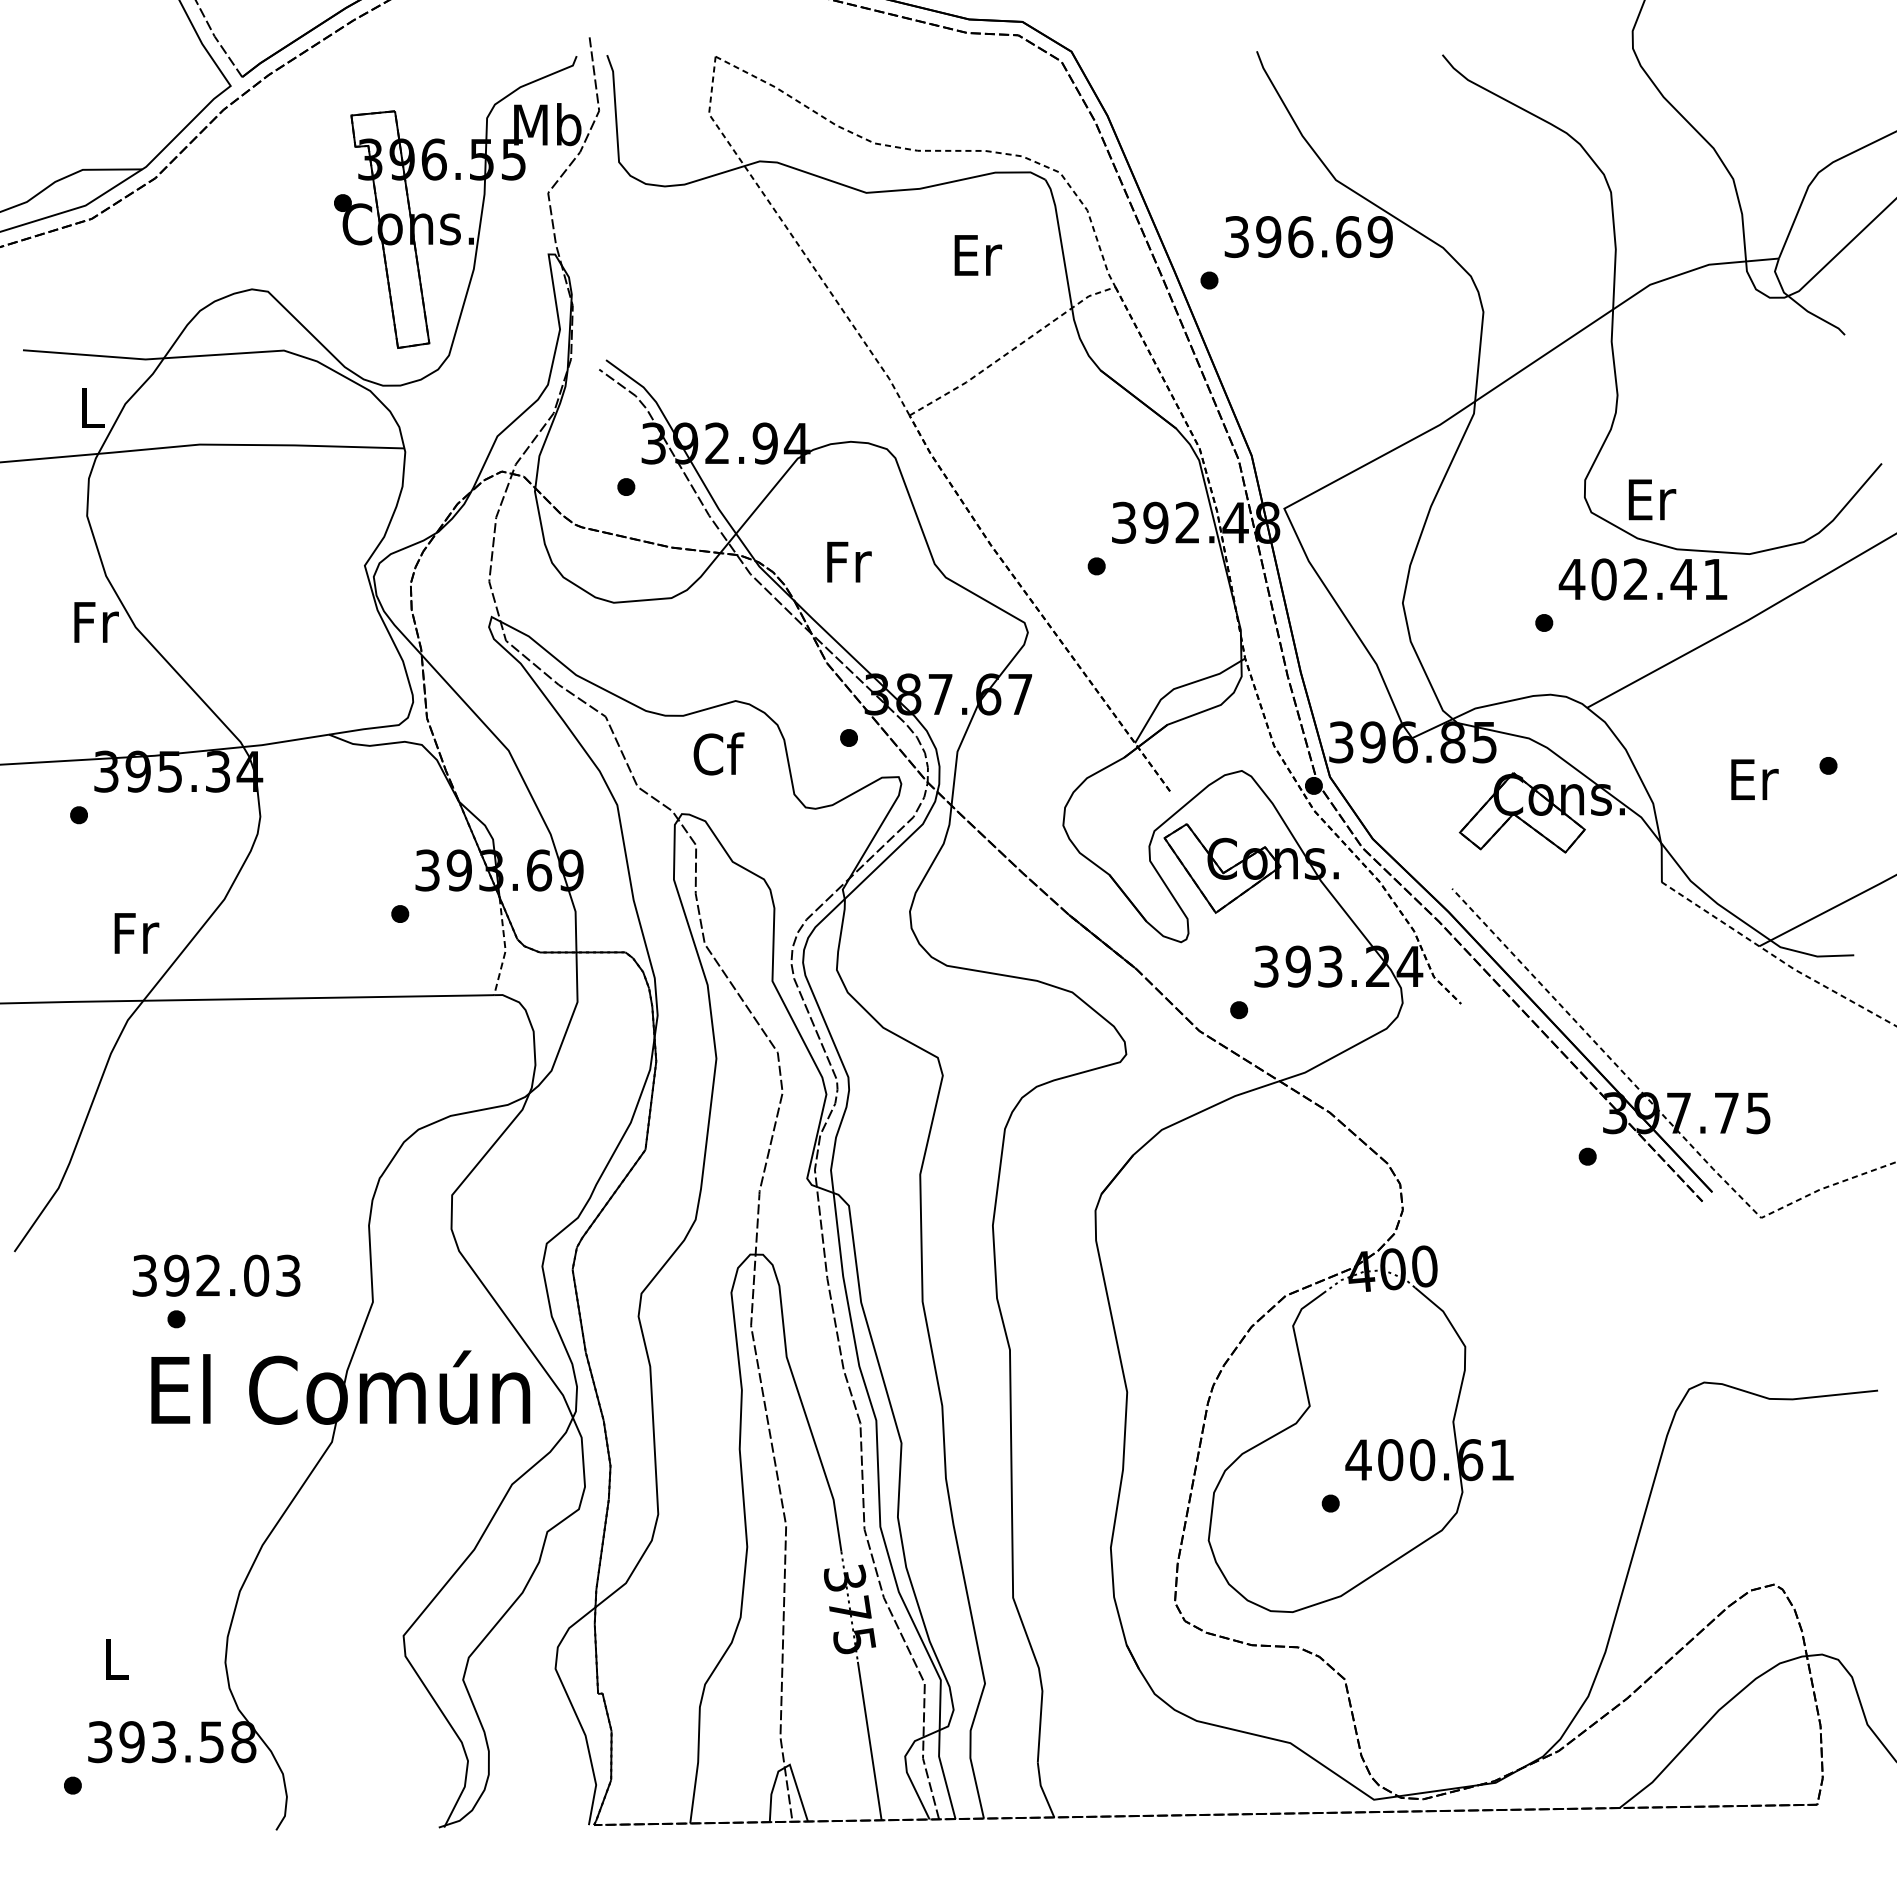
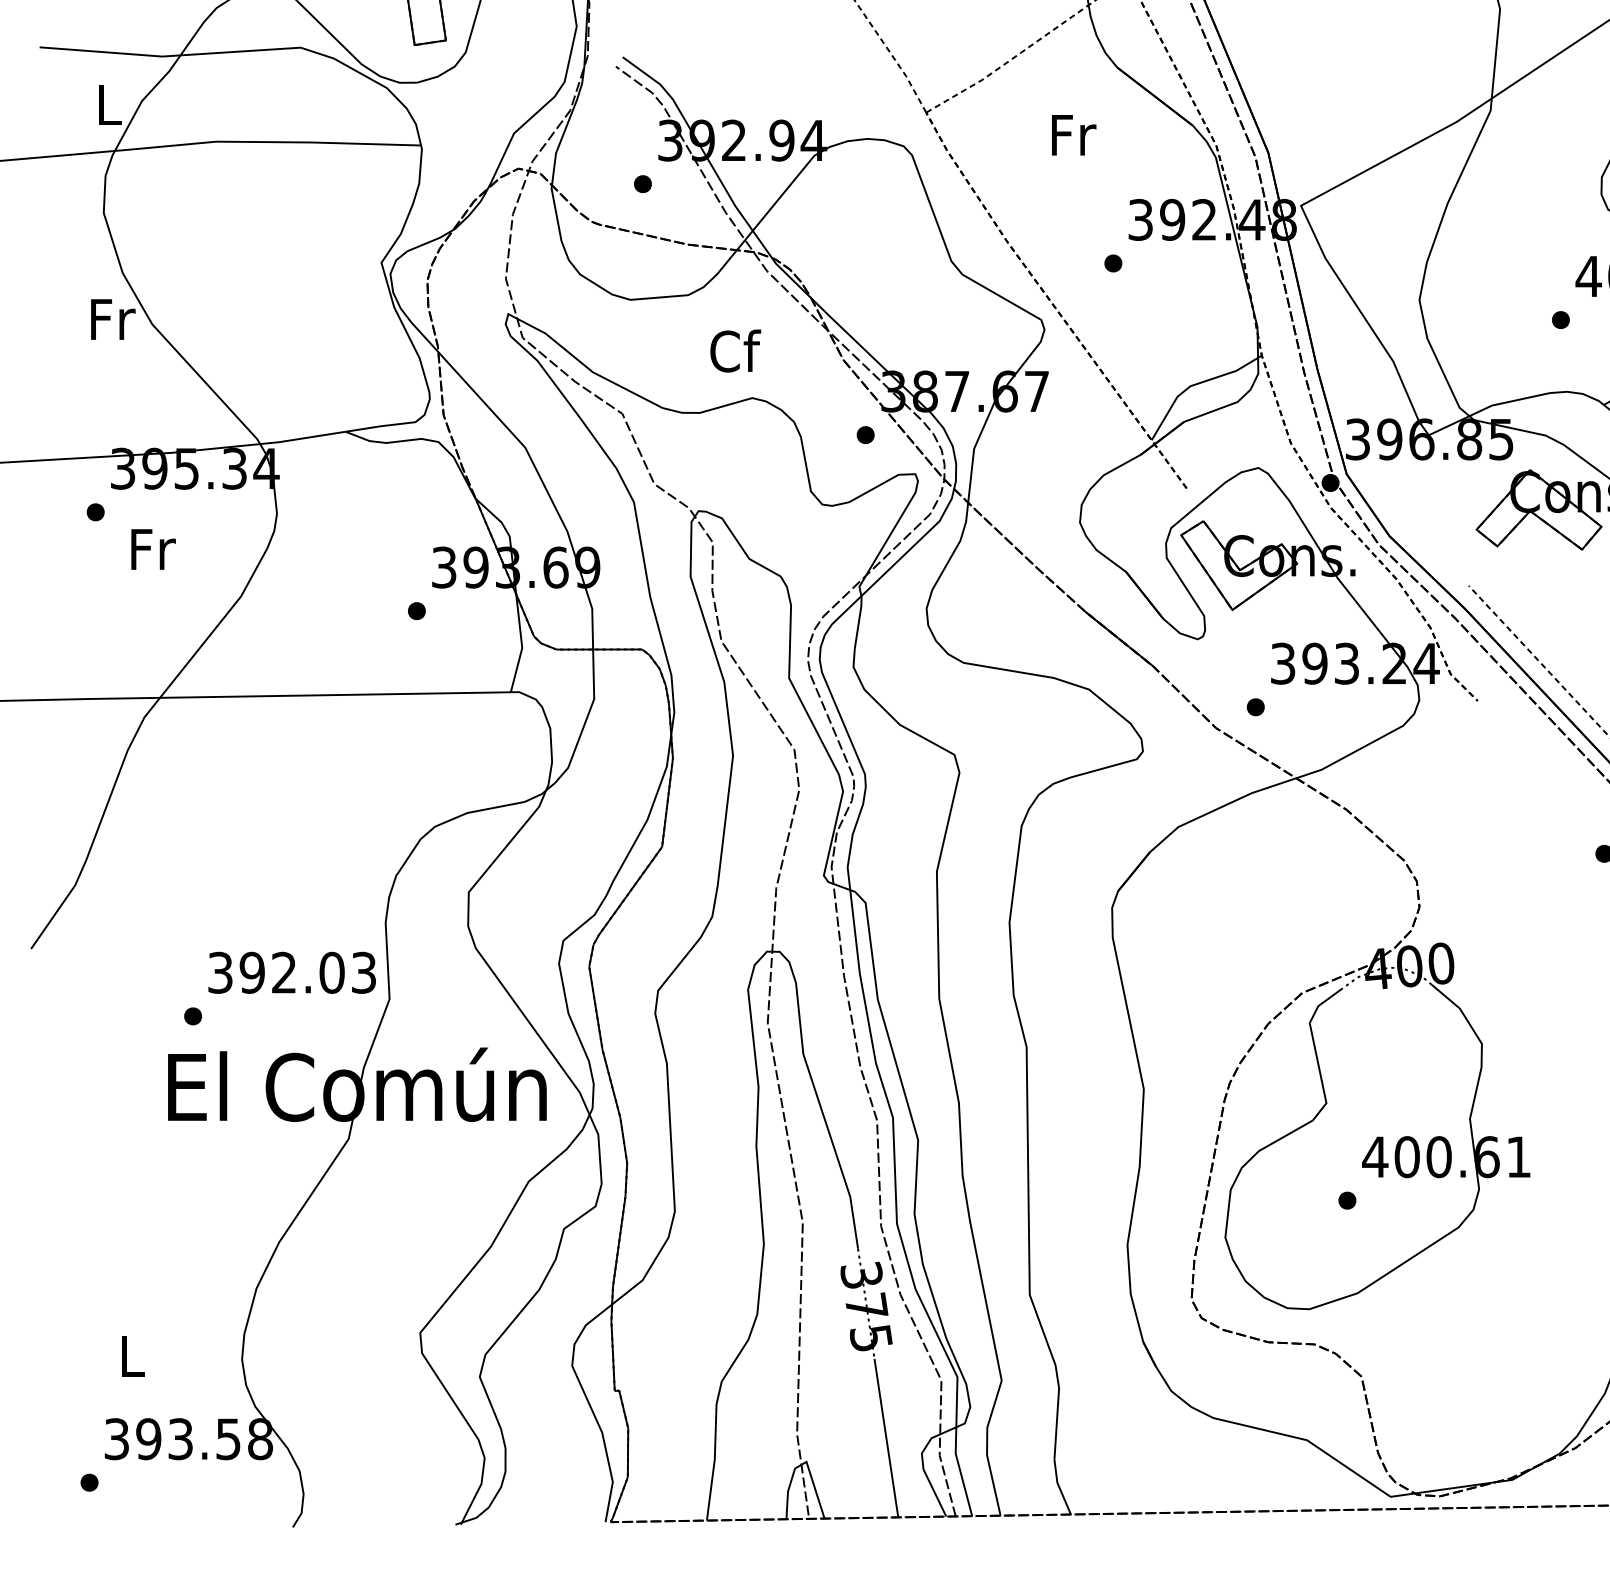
text: (849, 561) -> (1074, 134), moved
text: (718, 753) -> (735, 350), moved
text: (136, 933) -> (153, 549), moved
line: (505, 947) -> (522, 644), dashed -> solid
text: (216, 1275) -> (292, 972), moved

